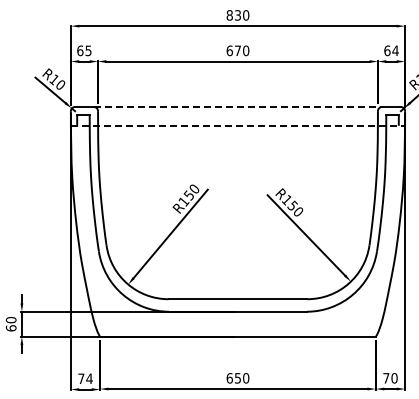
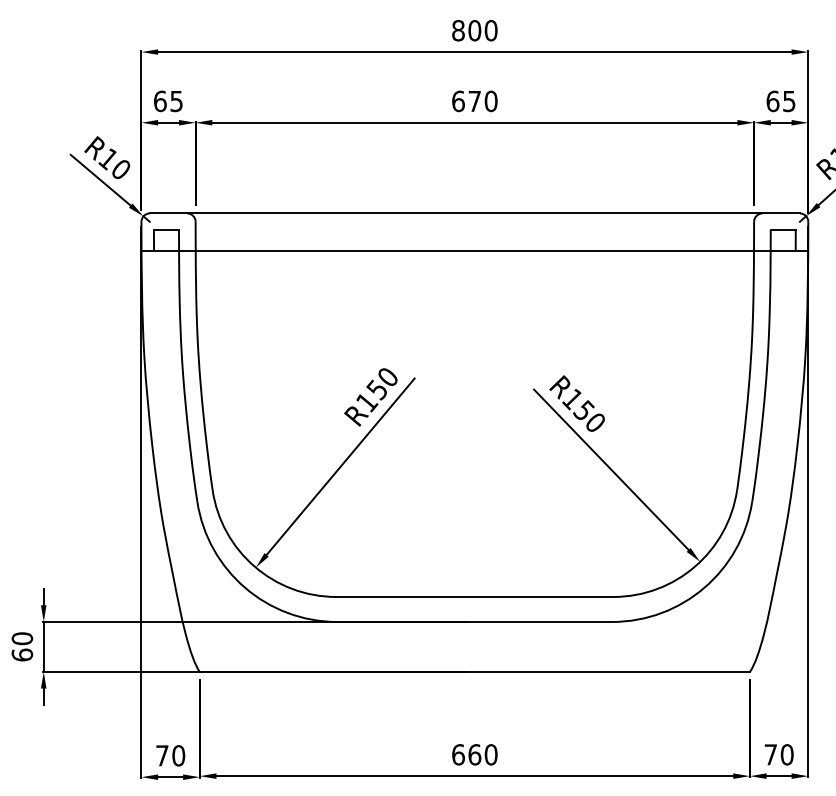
text: (237, 15) -> (473, 30), 830 -> 800
text: (395, 50) -> (789, 100), 64 -> 65
line: (238, 107) -> (475, 214), dashed -> solid
line: (238, 125) -> (475, 250), dashed -> solid
text: (89, 378) -> (178, 755), 74 -> 70
text: (237, 378) -> (473, 755), 650 -> 660

